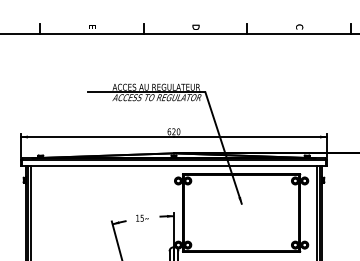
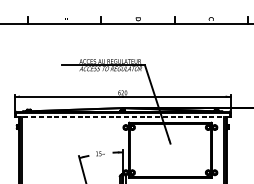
line: (173, 165) -> (122, 116), solid -> dashed

